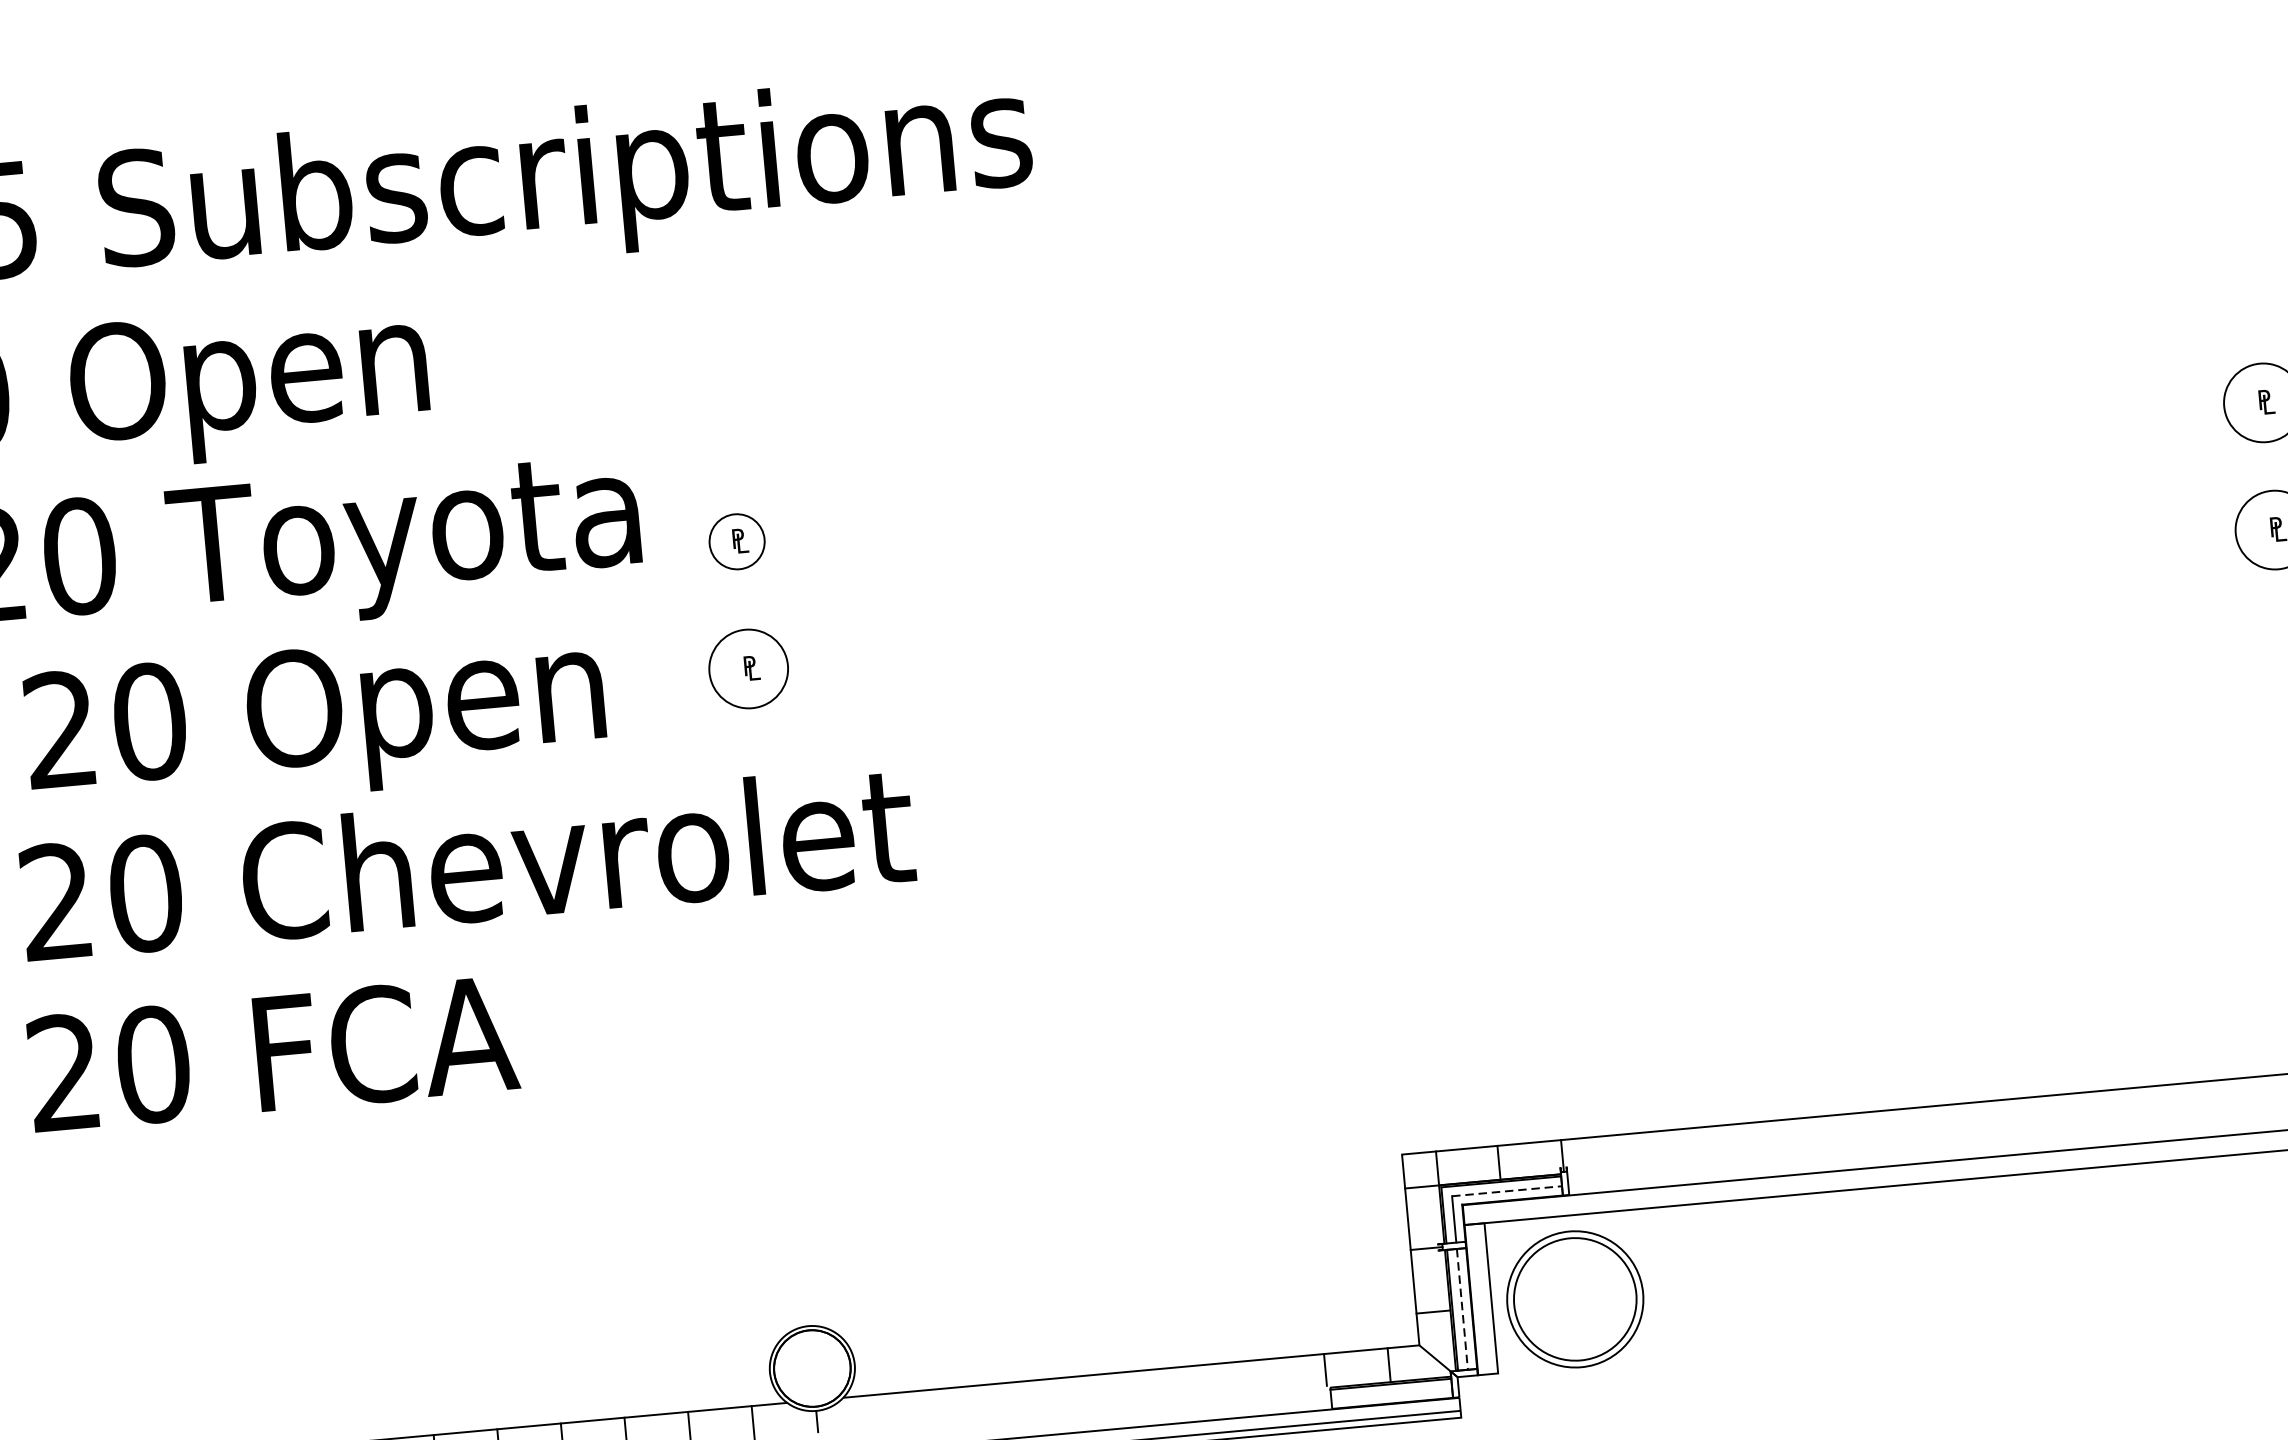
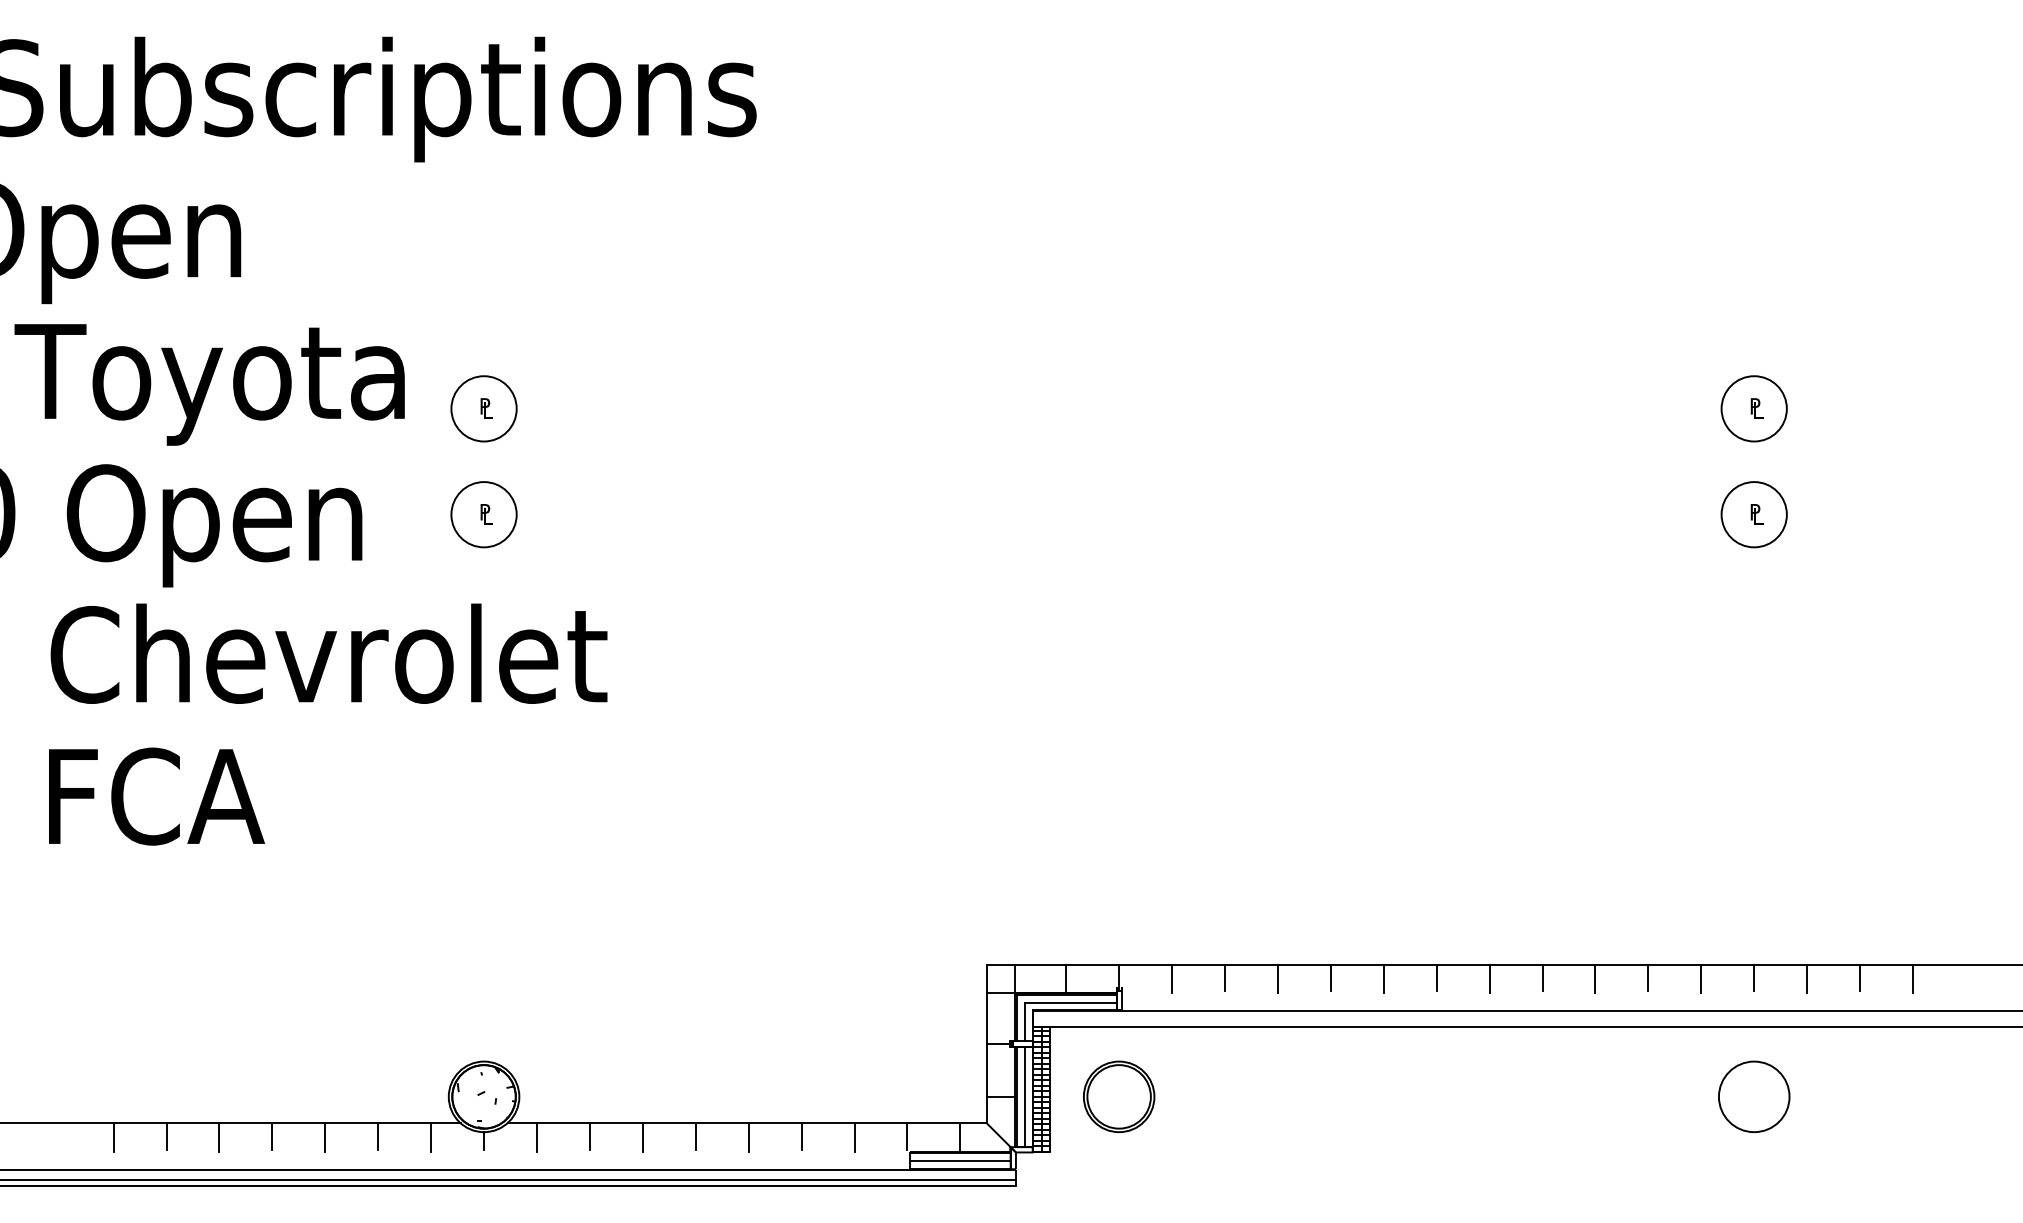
circle: (736, 541) -> (483, 408), size x1.43
line: (2262, 1093) -> (1701, 978), added
line: (2198, 1097) -> (1648, 977), added
line: (2134, 1104) -> (1595, 978), added
line: (2071, 1109) -> (1542, 977), added
line: (2007, 1116) -> (1489, 978), added
line: (1943, 1120) -> (1436, 977), added
line: (1880, 1127) -> (1383, 978), added
line: (1816, 1132) -> (1330, 977), added
line: (1752, 1139) -> (1277, 978), added
line: (1690, 1144) -> (1225, 977), added
line: (1626, 1151) -> (1172, 978), added
line: (1506, 1191) -> (1070, 1002), dashed -> solid
hatch: (1481, 1298) -> (1041, 1089), added
part: (1575, 1298) -> (1119, 1096), size x0.62
line: (1463, 1310) -> (1025, 1097), dashed -> solid
hatch: (815, 1369) -> (486, 1097), added
line: (1261, 1376) -> (854, 1137), added
line: (1198, 1381) -> (801, 1136), added
line: (1134, 1388) -> (748, 1137), added
line: (1070, 1393) -> (695, 1136), added
line: (1391, 1394) -> (960, 1161), added
line: (1007, 1400) -> (642, 1137), added
line: (943, 1404) -> (589, 1136), added
line: (879, 1411) -> (536, 1137), added

